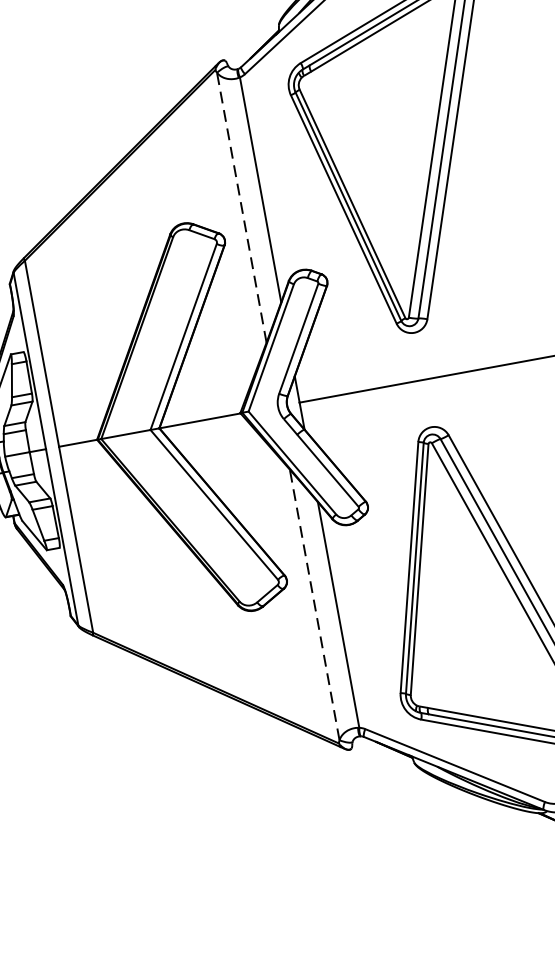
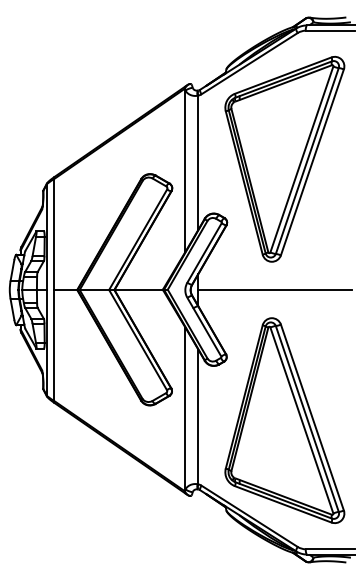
line: (241, 208) -> (185, 171), dashed -> solid
line: (314, 604) -> (185, 408), dashed -> solid

